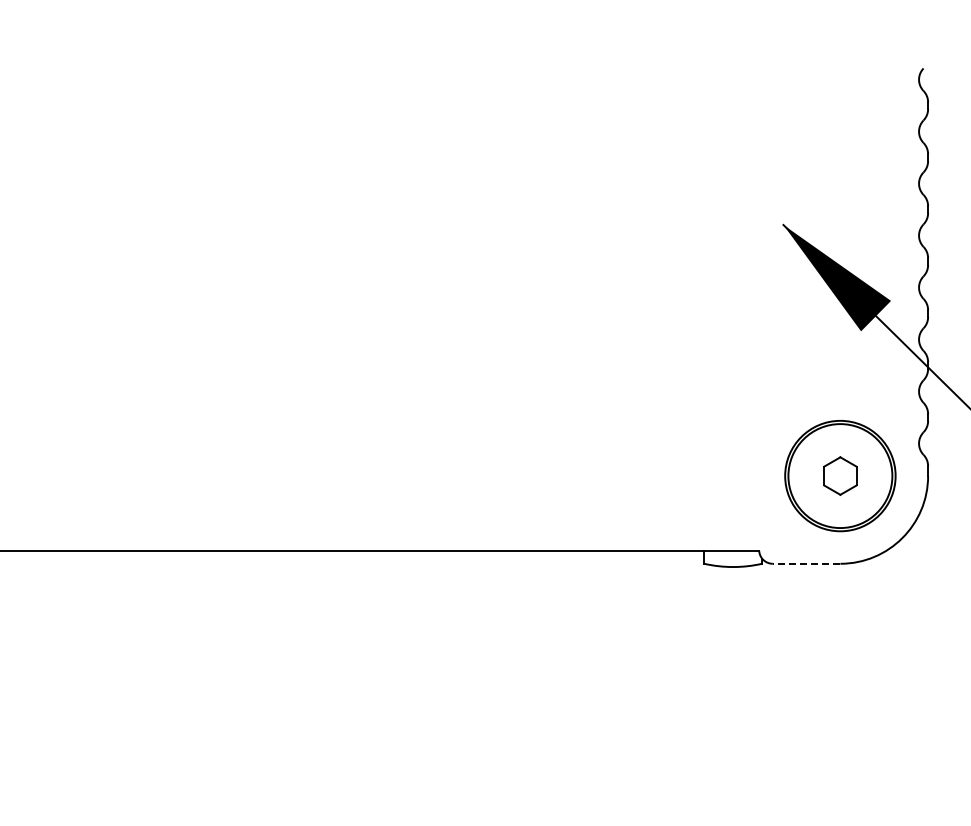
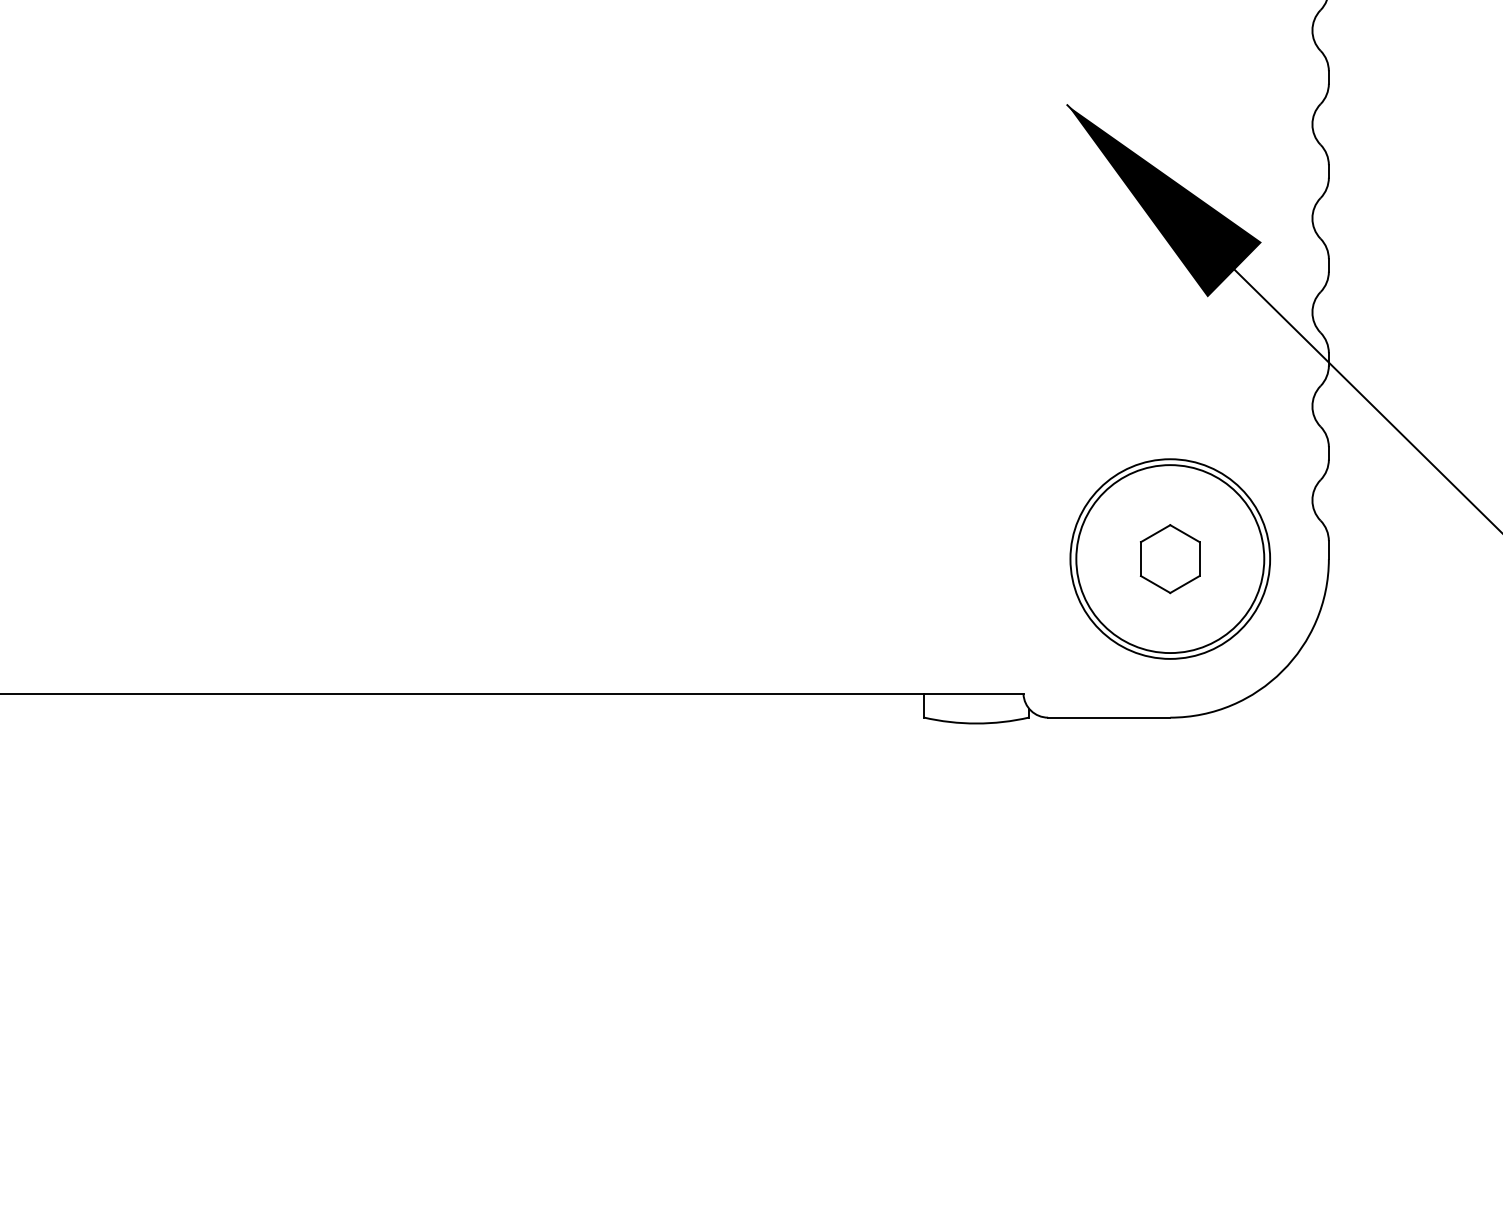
line: (806, 563) -> (1109, 717), dashed -> solid

